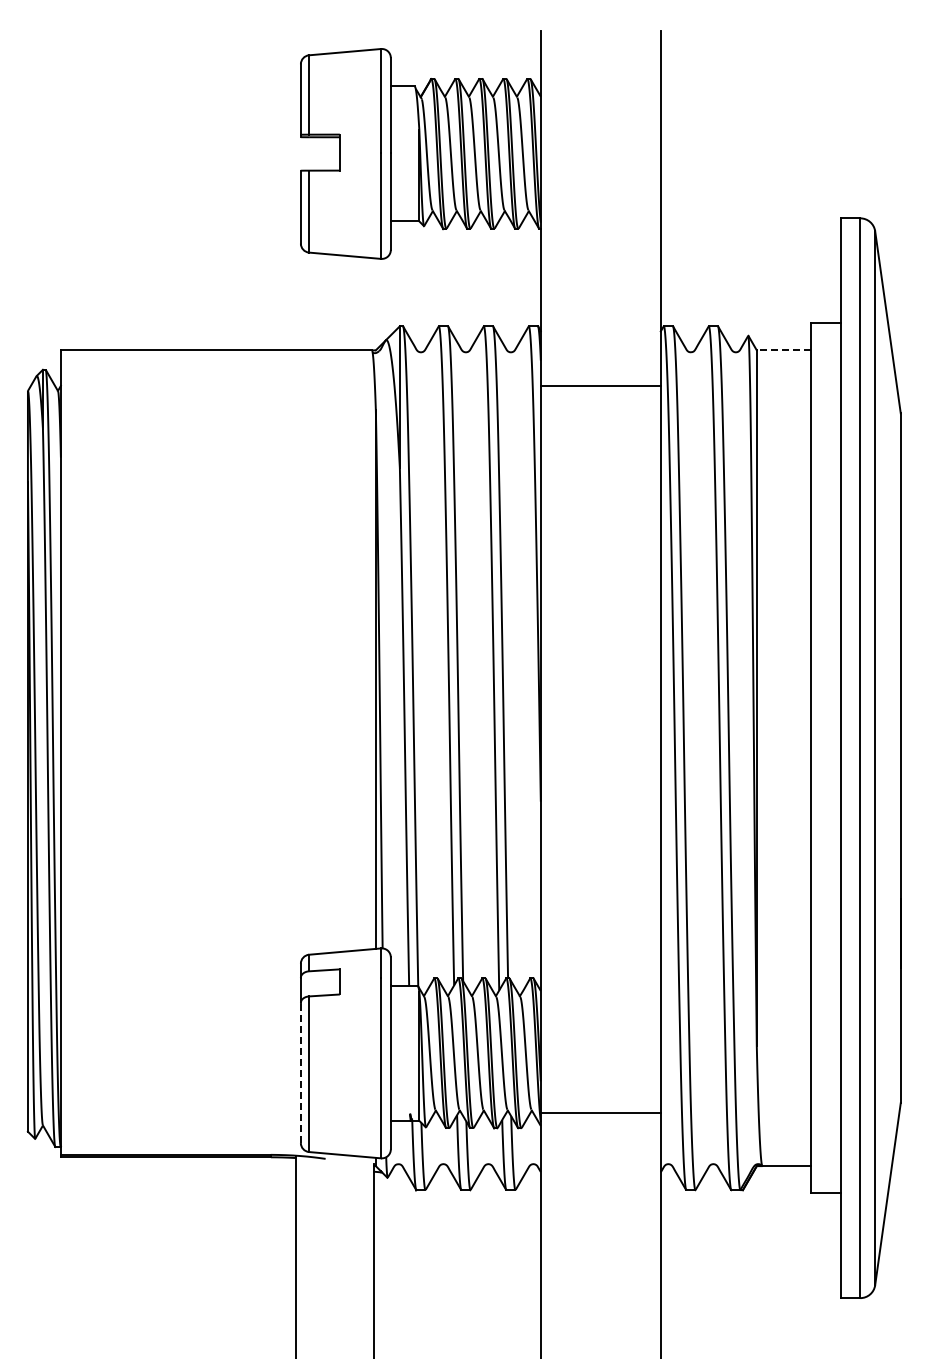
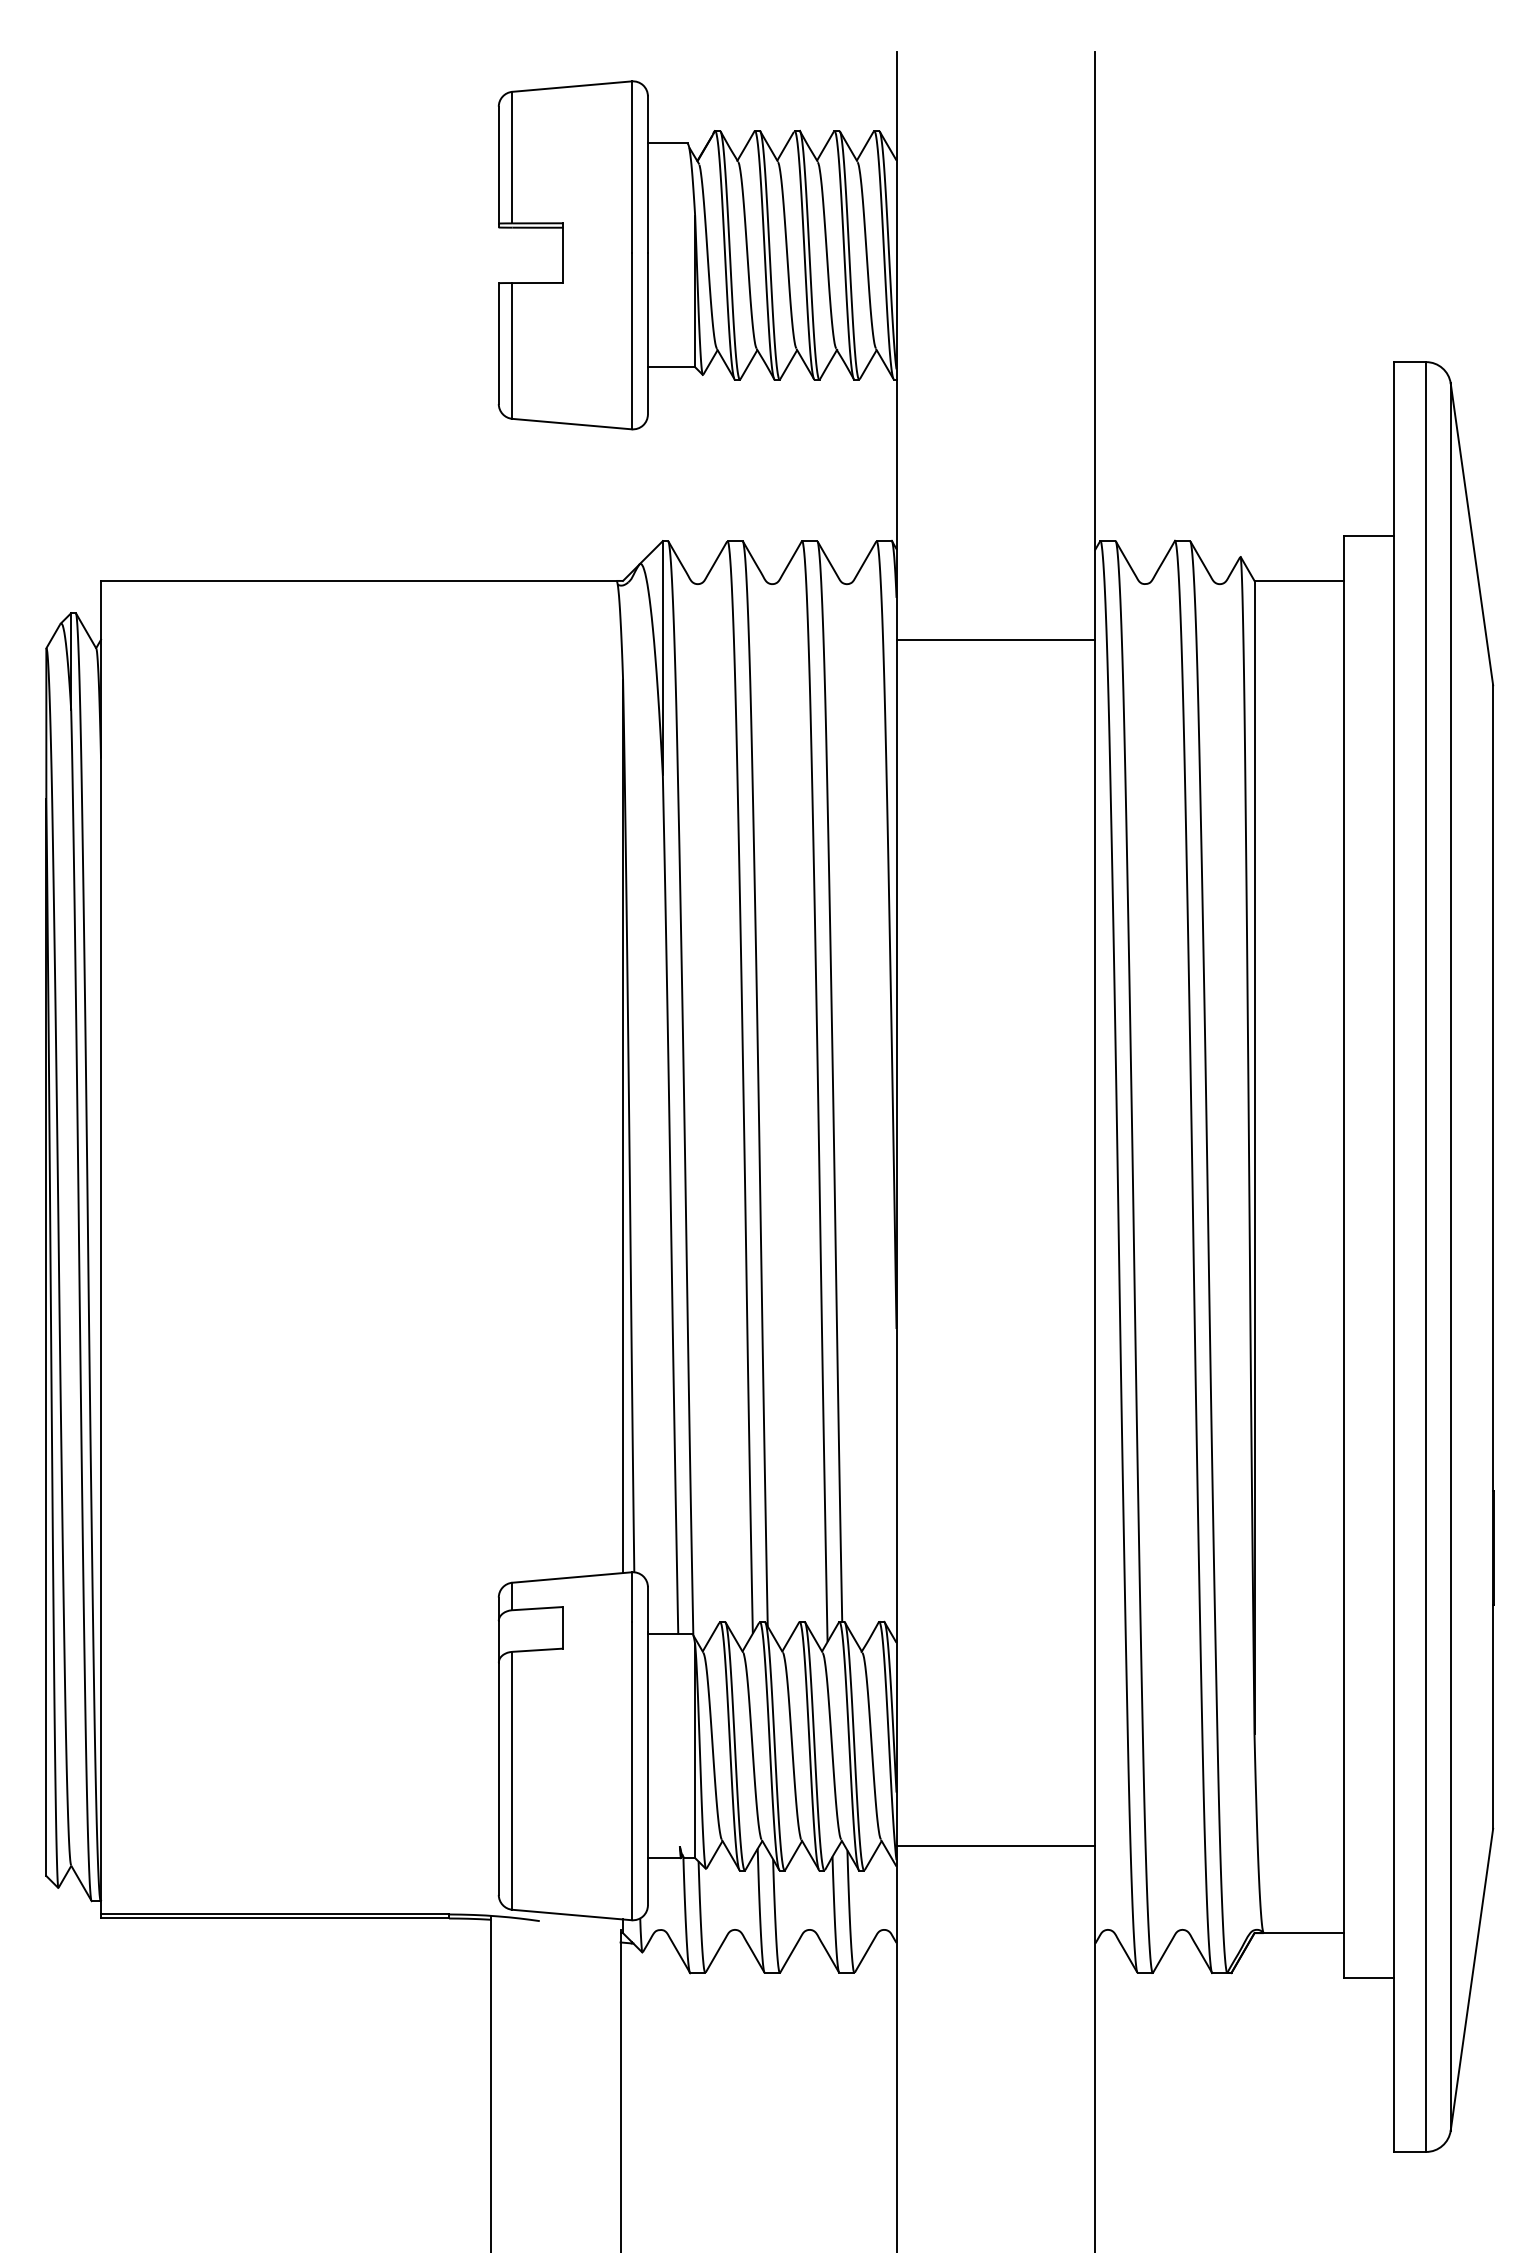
line: (783, 350) -> (1298, 581), dashed -> solid
line: (300, 1072) -> (498, 1777), dashed -> solid

